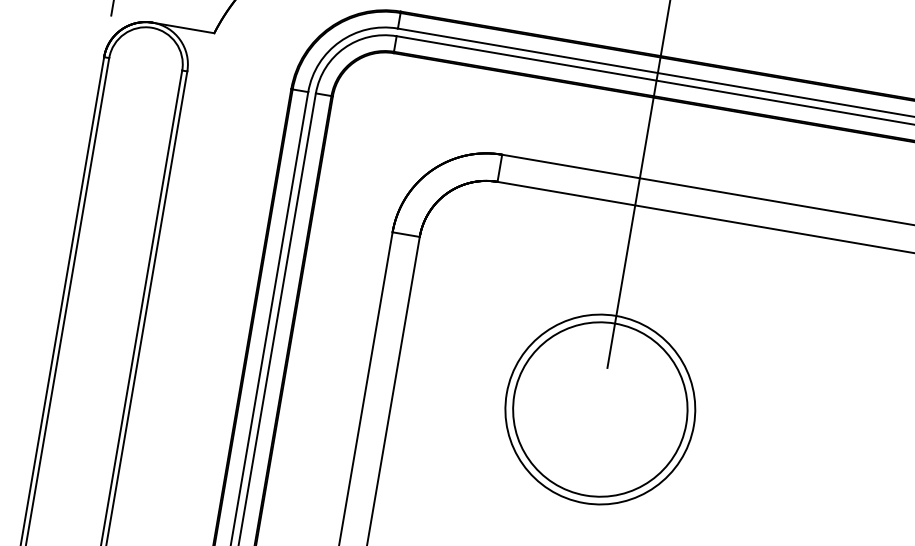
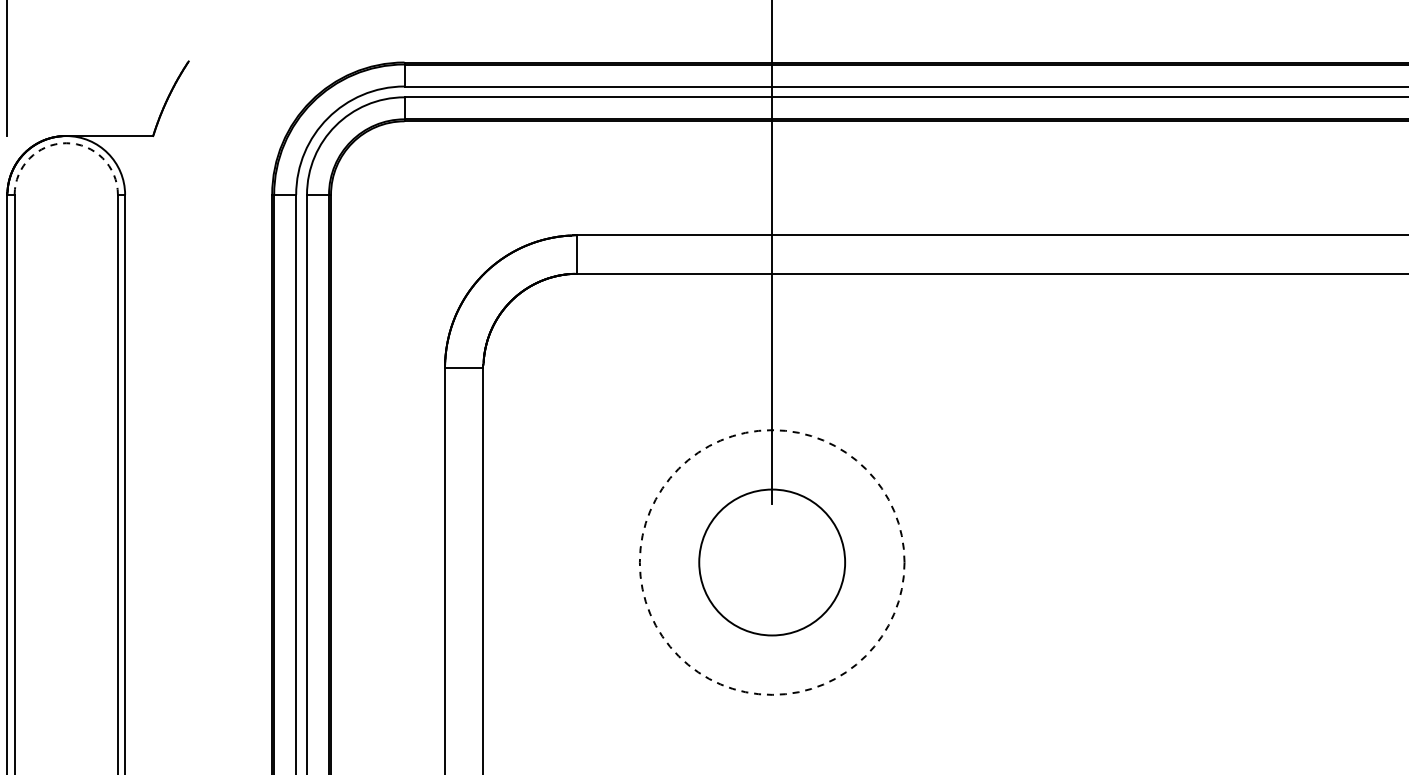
arc: (152, 28) -> (66, 143), solid -> dashed
circle: (599, 409) -> (771, 562), size x0.6
circle: (599, 409) -> (771, 562), solid -> dashed

